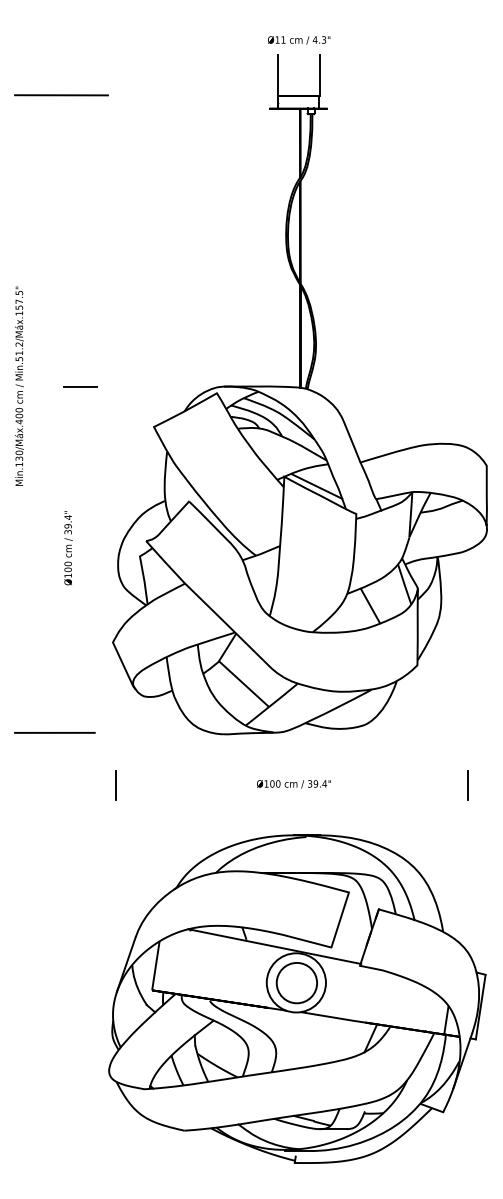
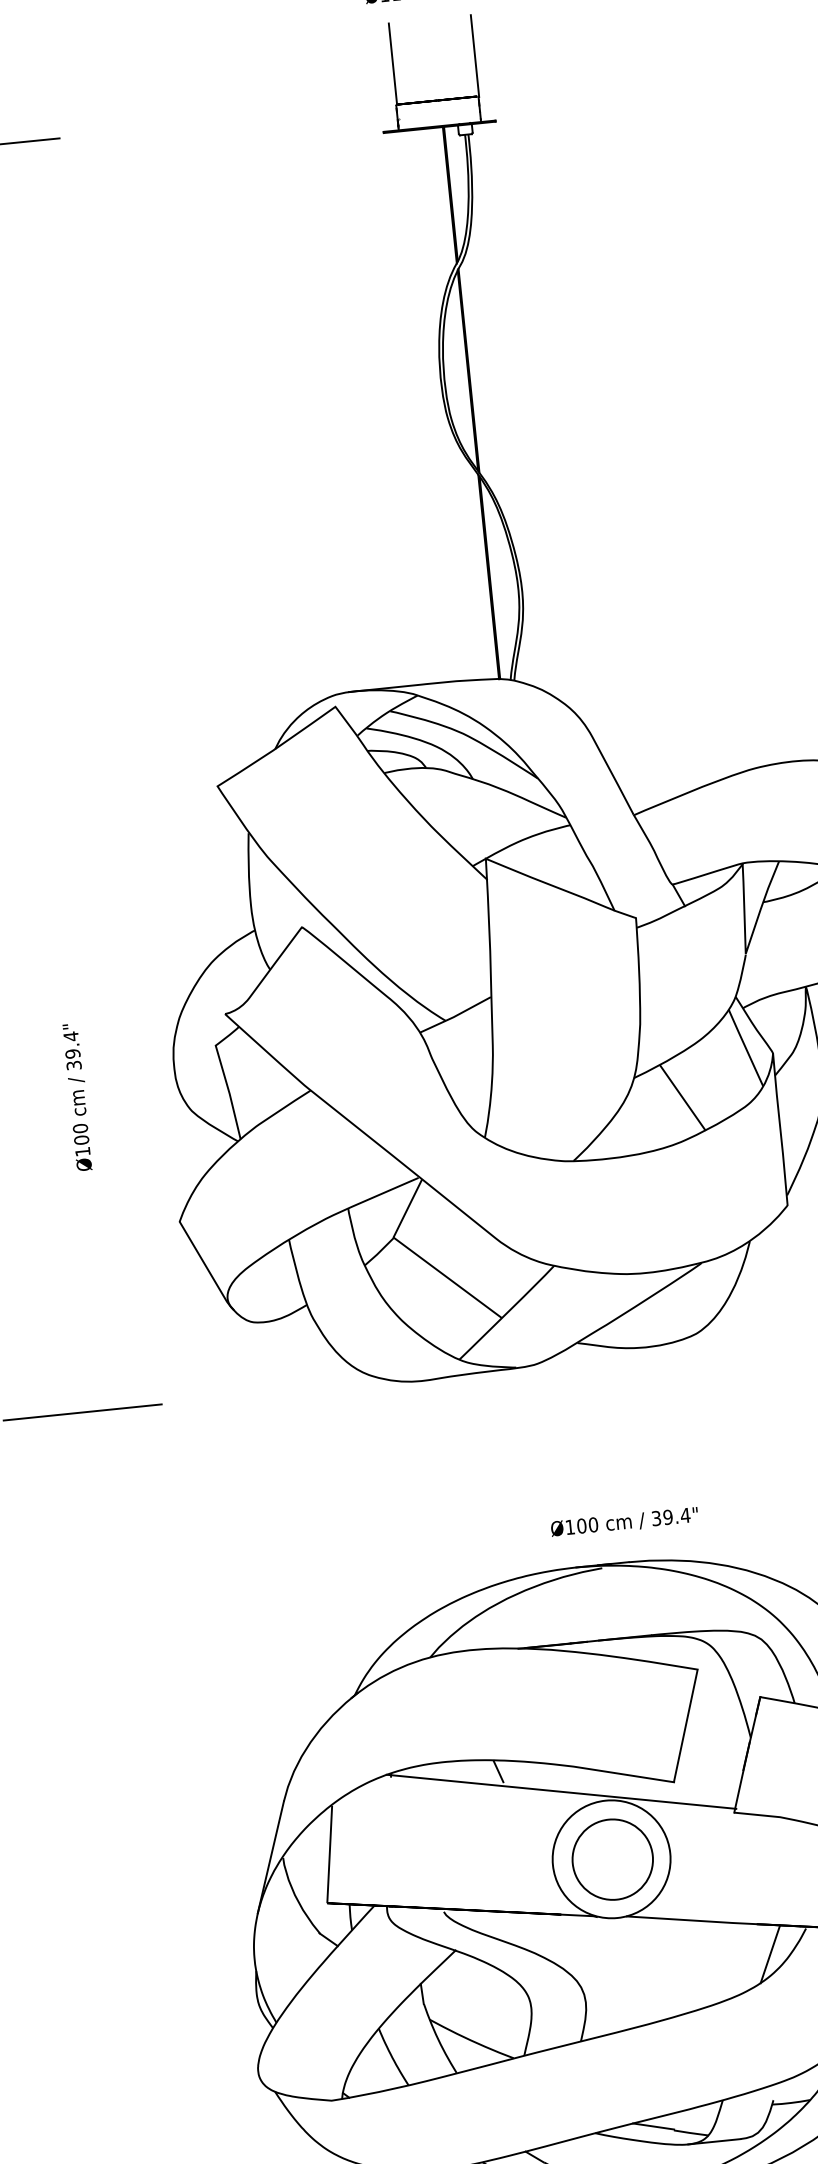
line: (80, 386) -> (63, 720), removed
line: (316, 486) -> (551, 871), removed
text: (68, 548) -> (77, 1097), moved
text: (293, 784) -> (623, 1522), moved
line: (115, 785) -> (213, 1504), removed

